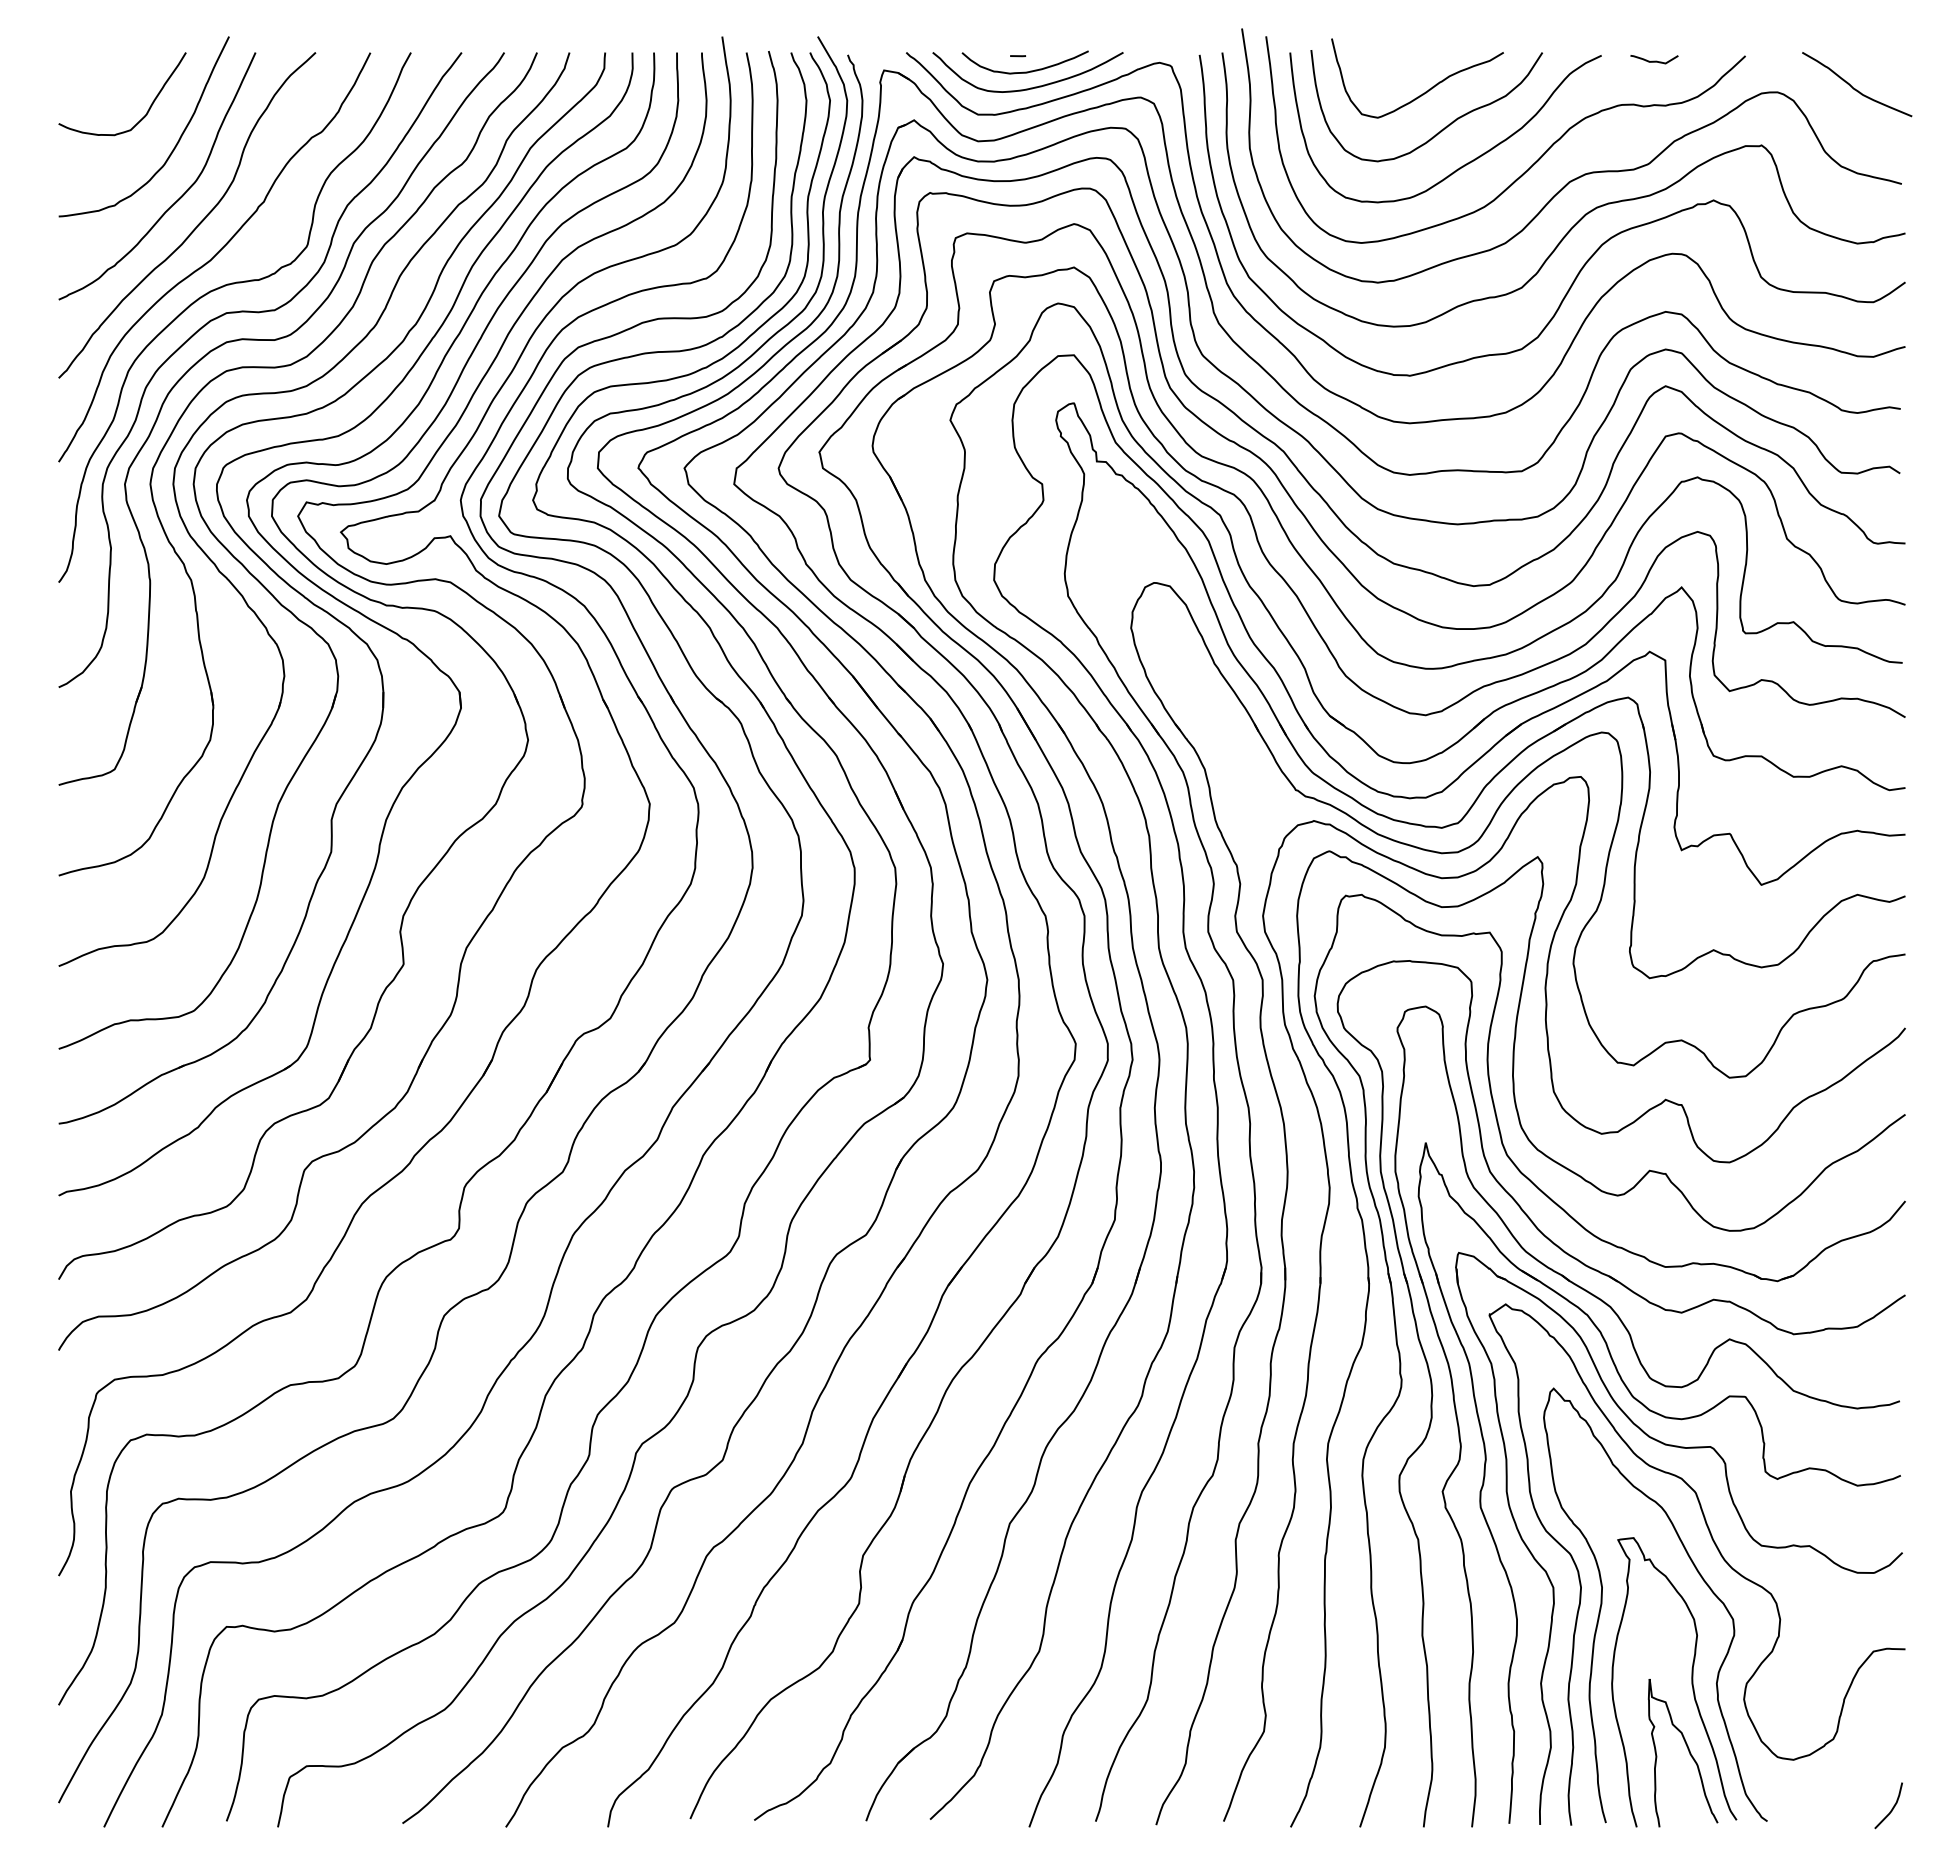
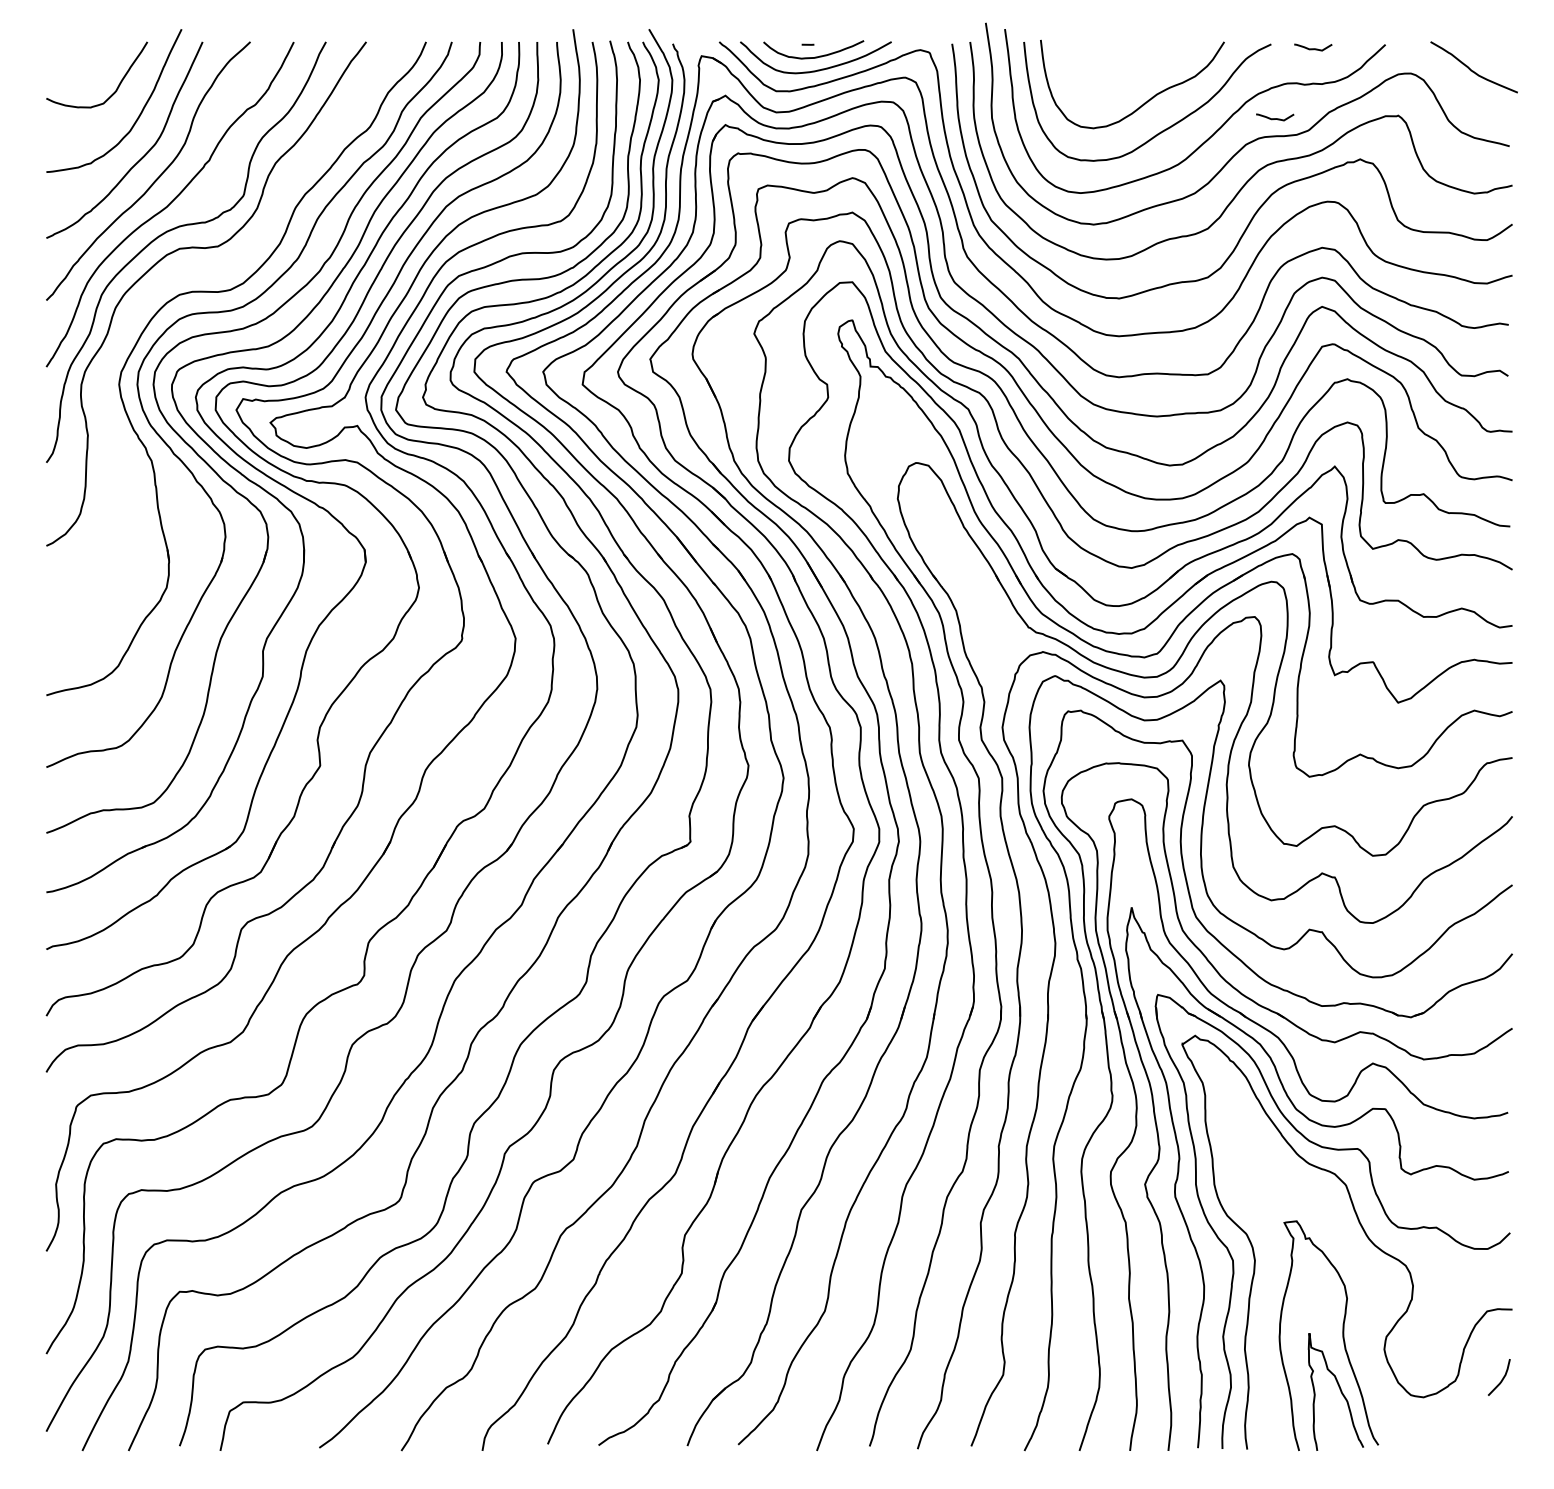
curve: (1425, 91) -> (1131, 72), removed
curve: (1606, 148) -> (1275, 118), added
part: (277, 340) -> (220, 270), removed
curve: (1602, 1604) -> (1271, 1274), removed
curve: (1892, 1807) -> (1502, 1378), moved

